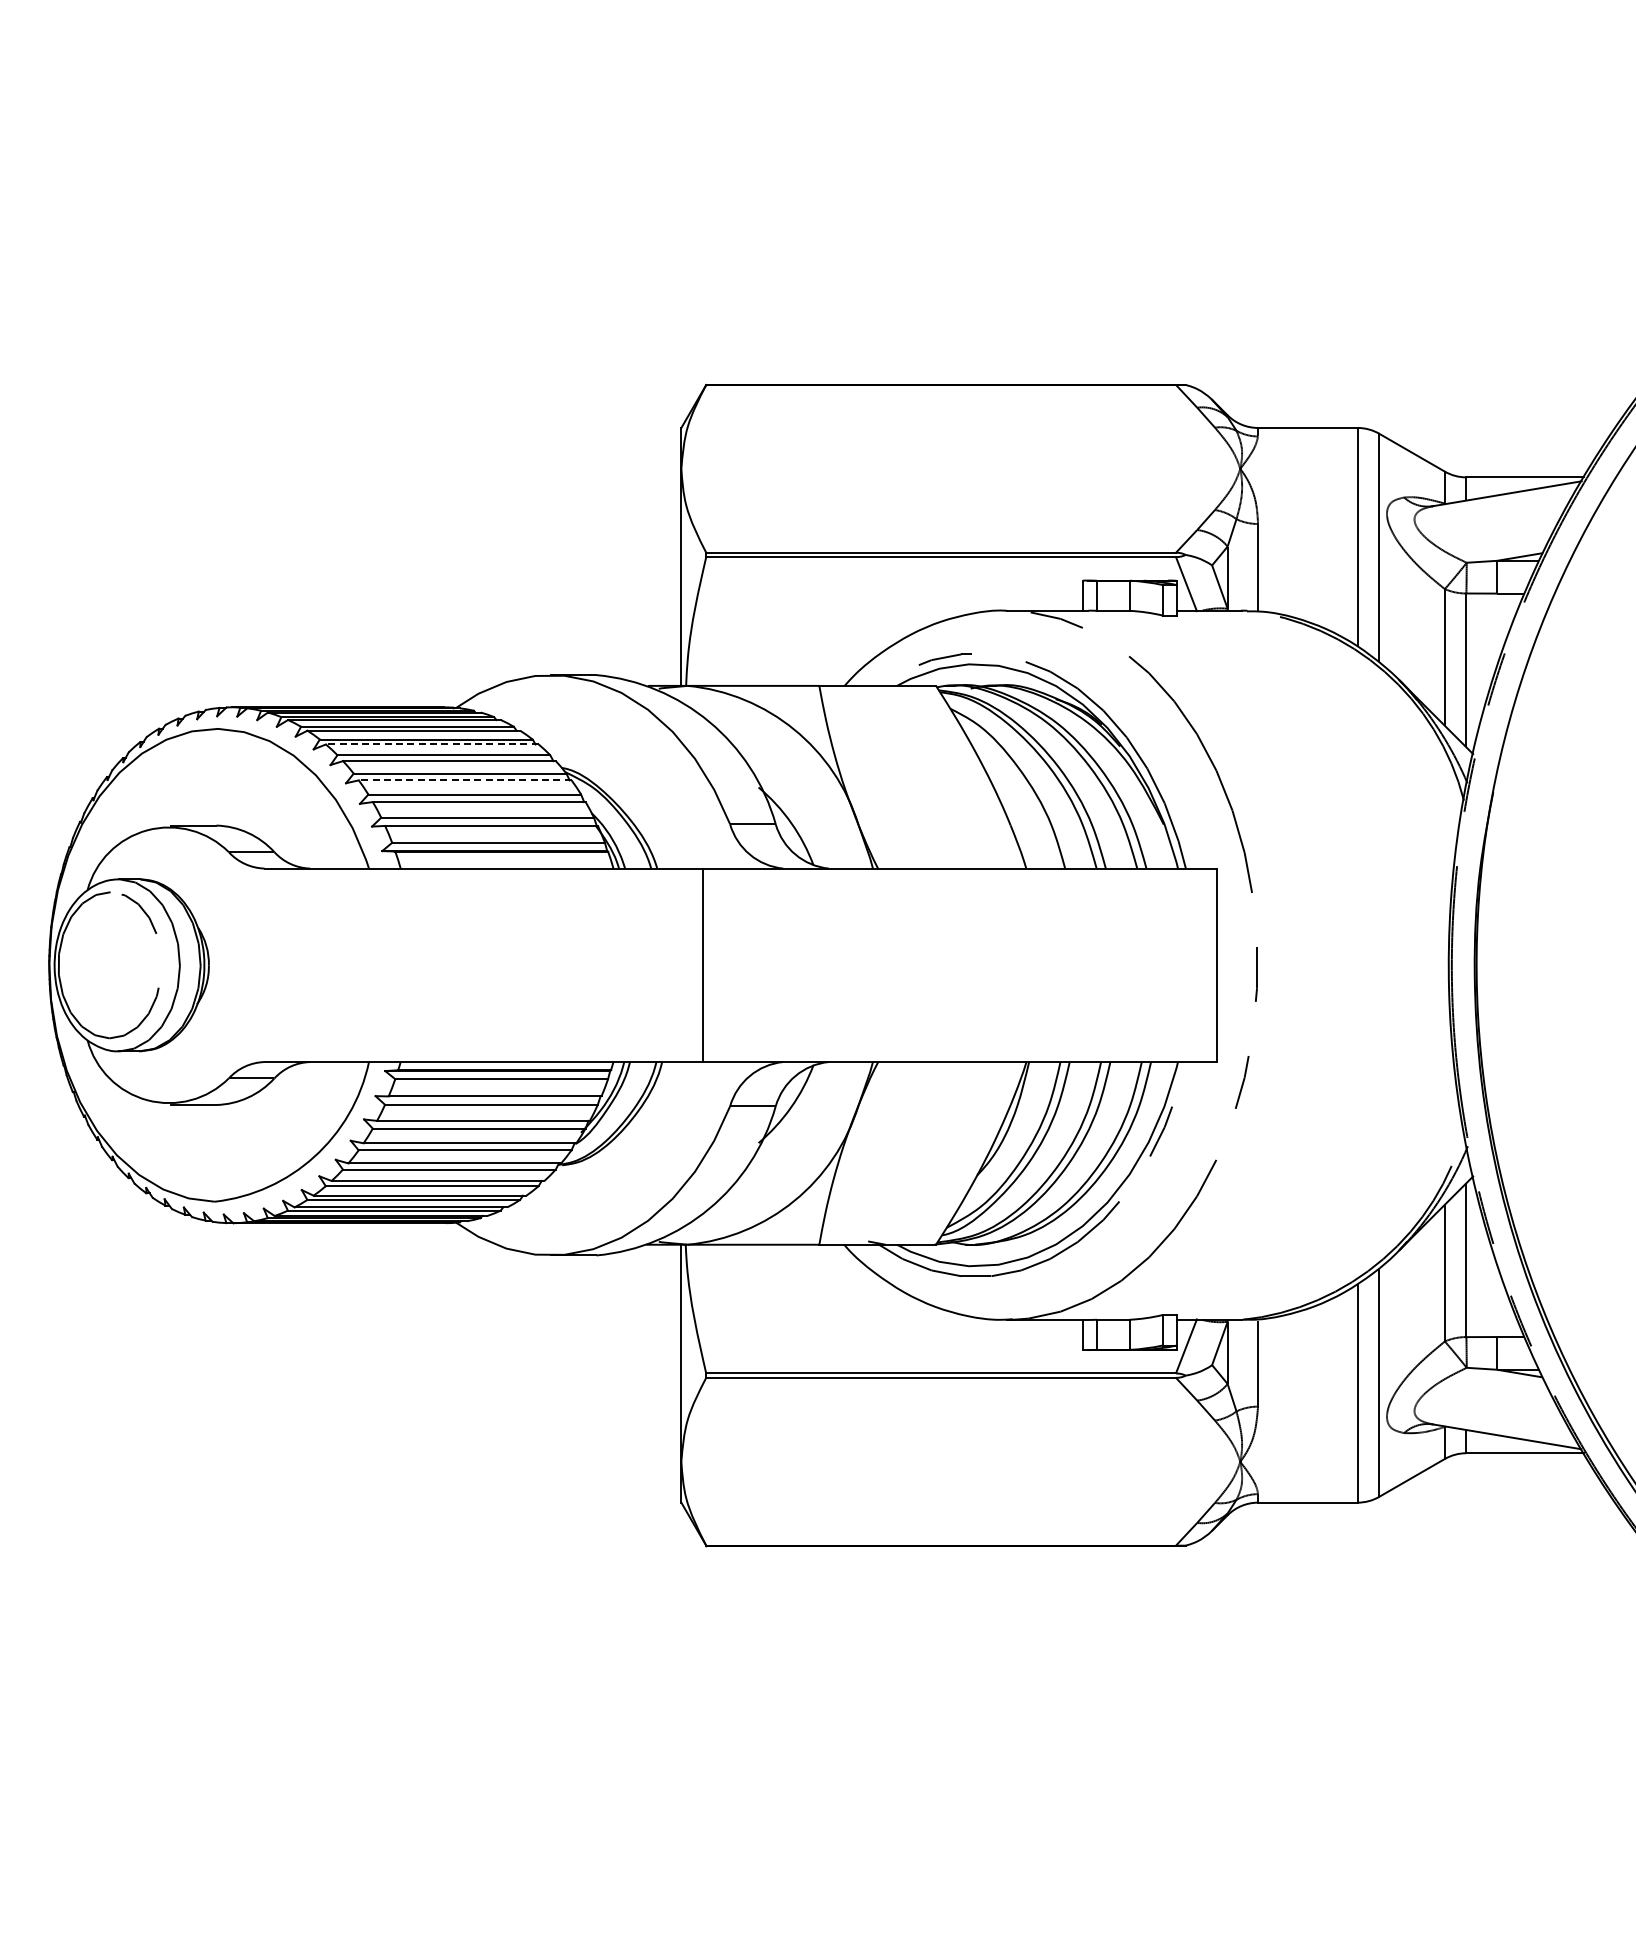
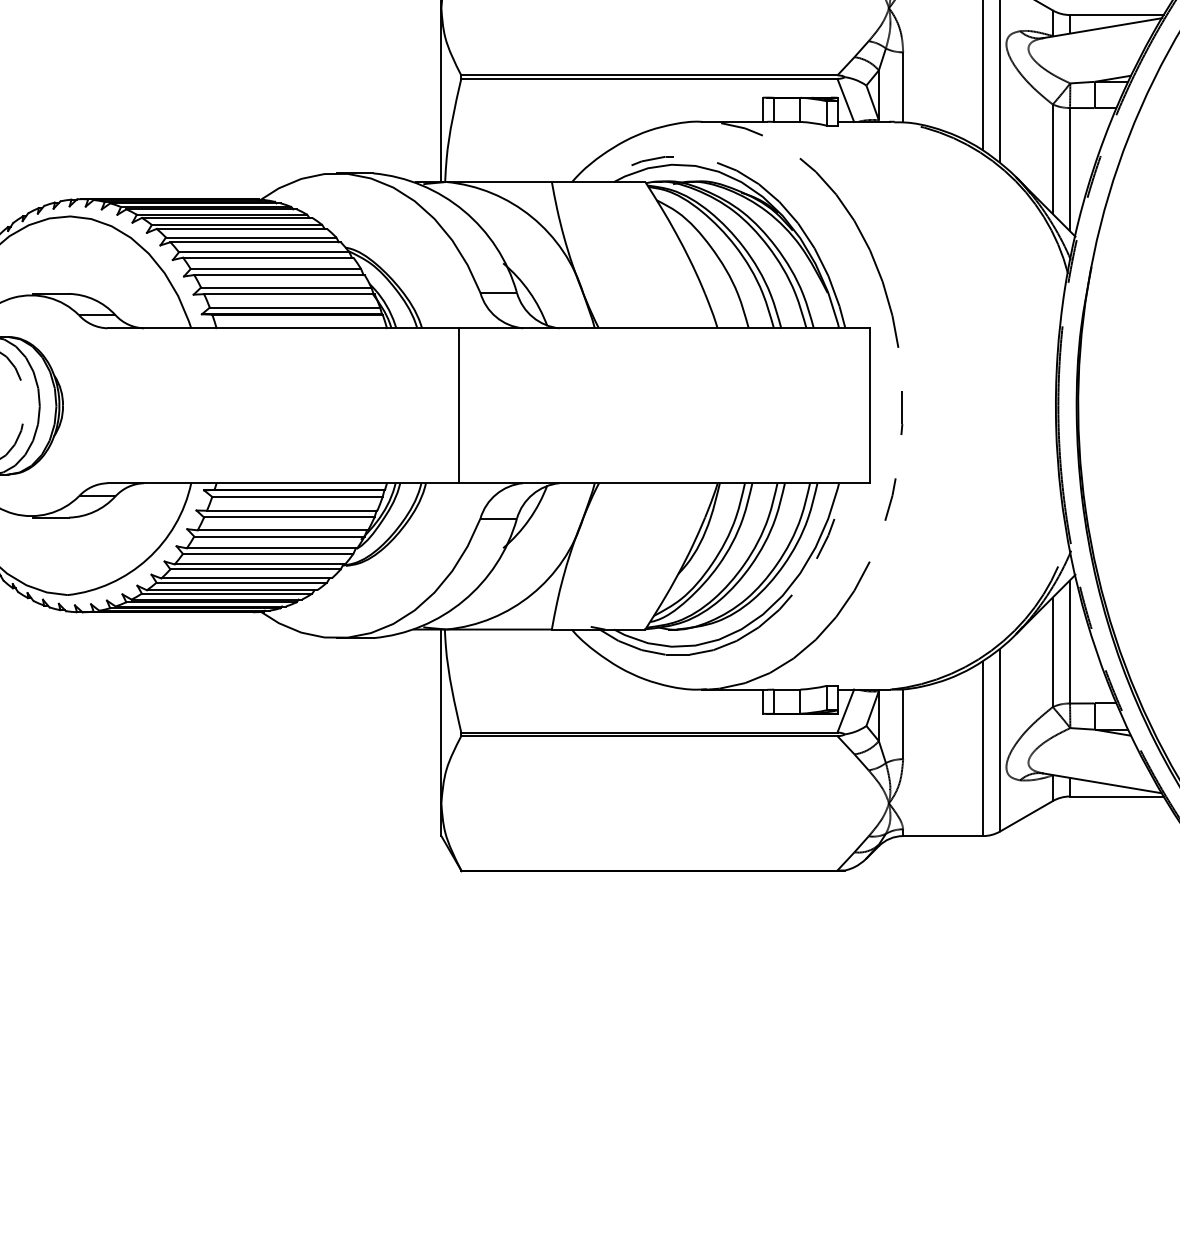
line: (431, 744) -> (241, 228), dashed -> solid
line: (464, 780) -> (267, 257), dashed -> solid

